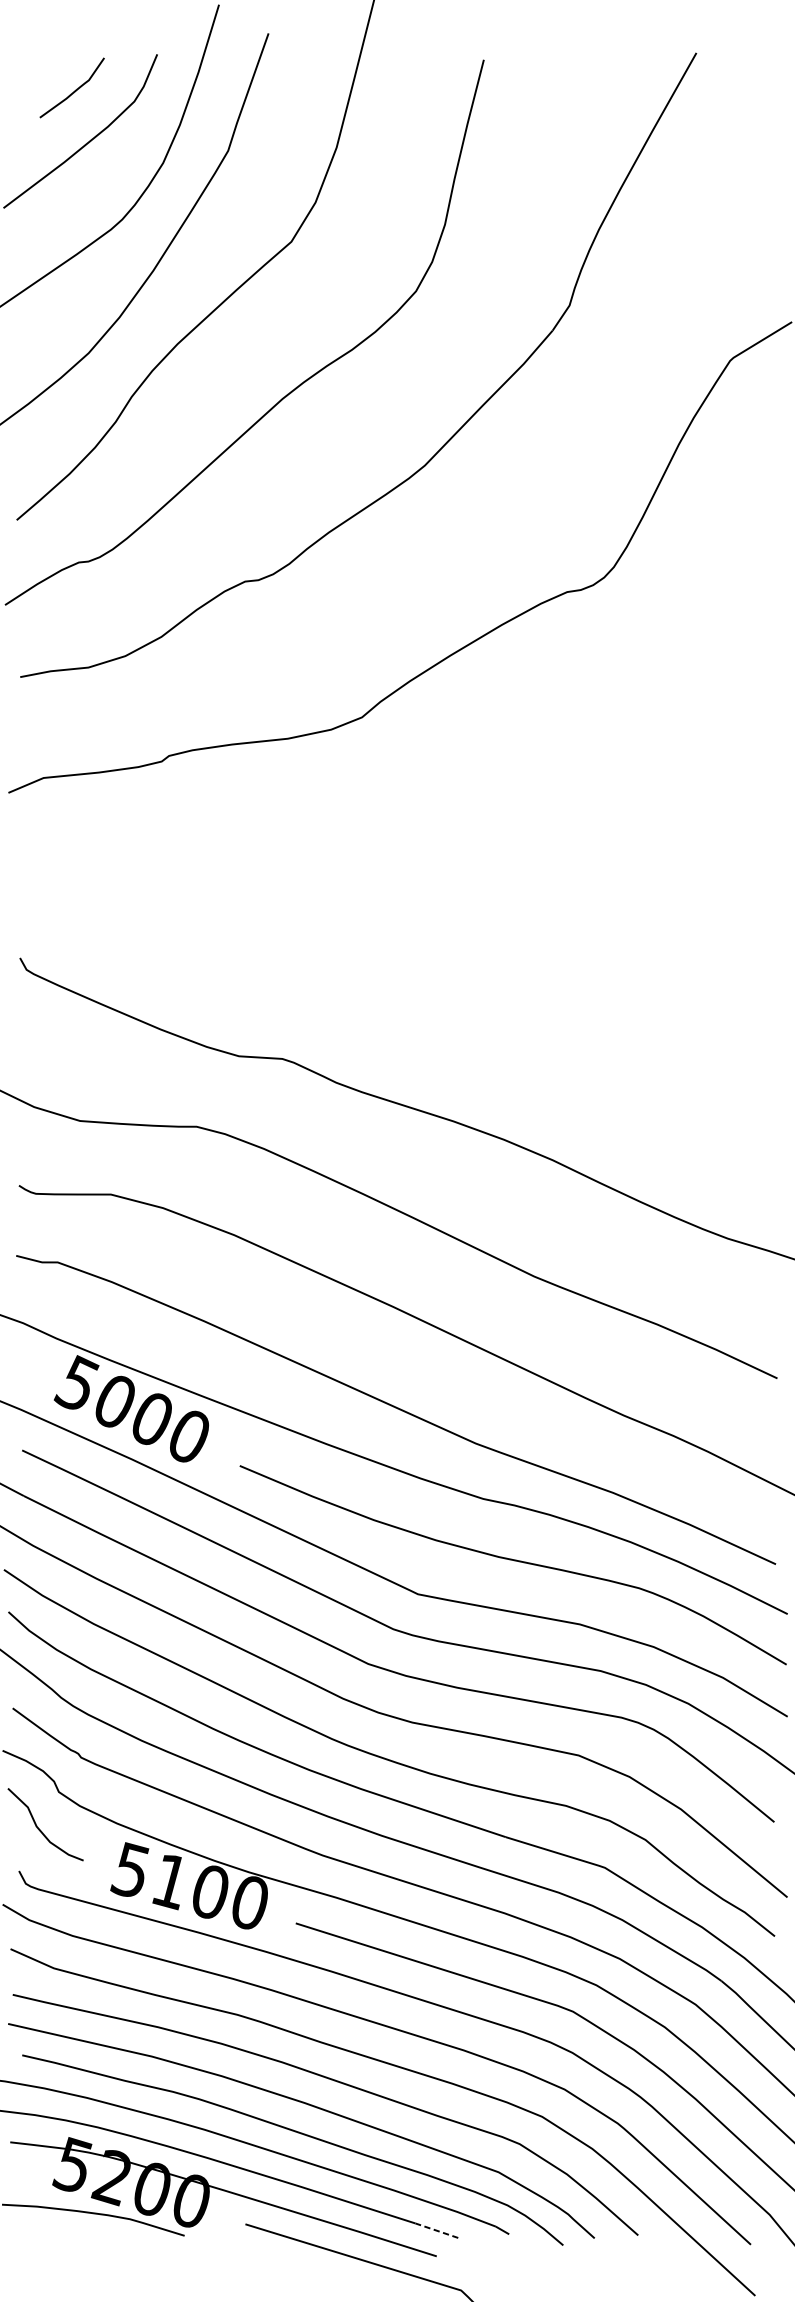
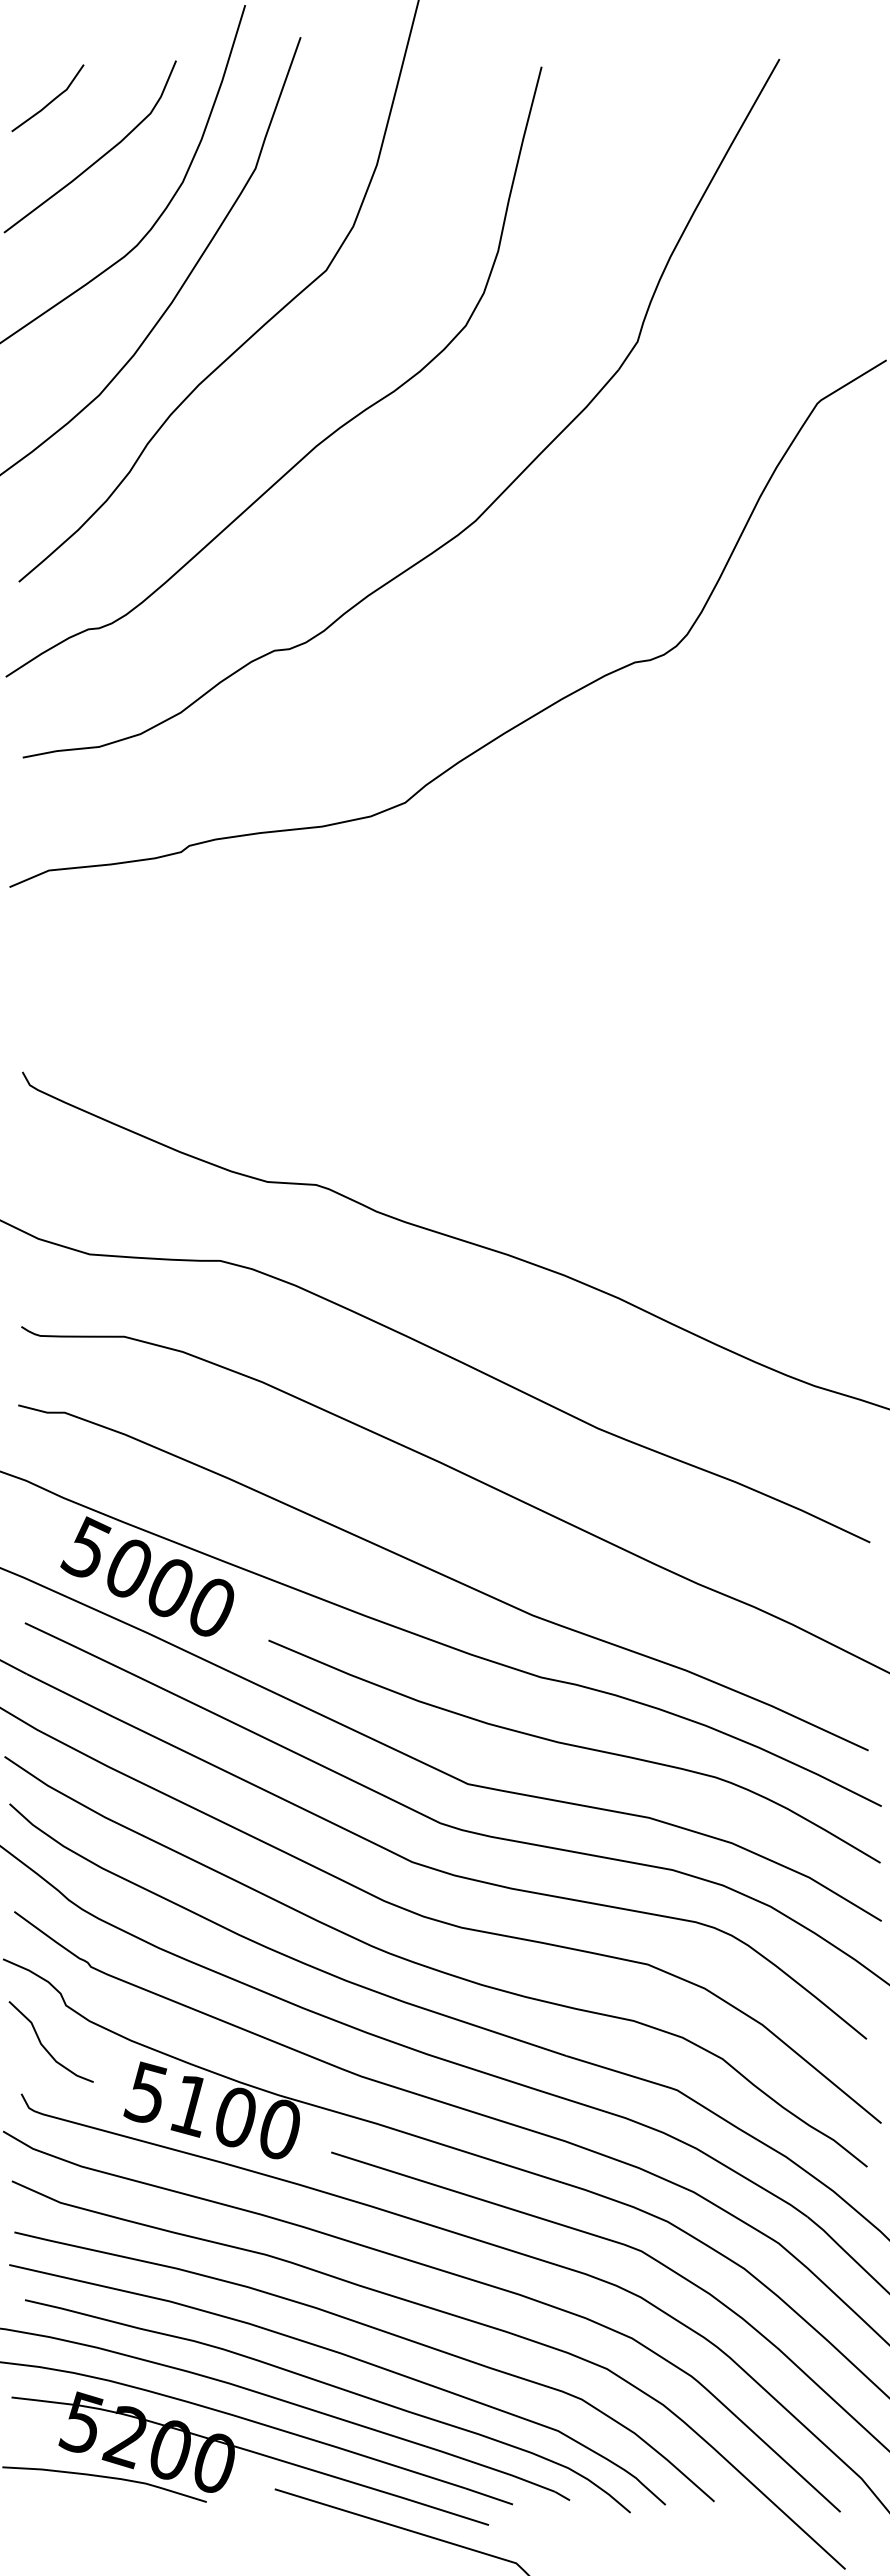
curve: (74, 90) -> (50, 101), moved
line: (436, 2230) -> (488, 2496), dashed -> solid

